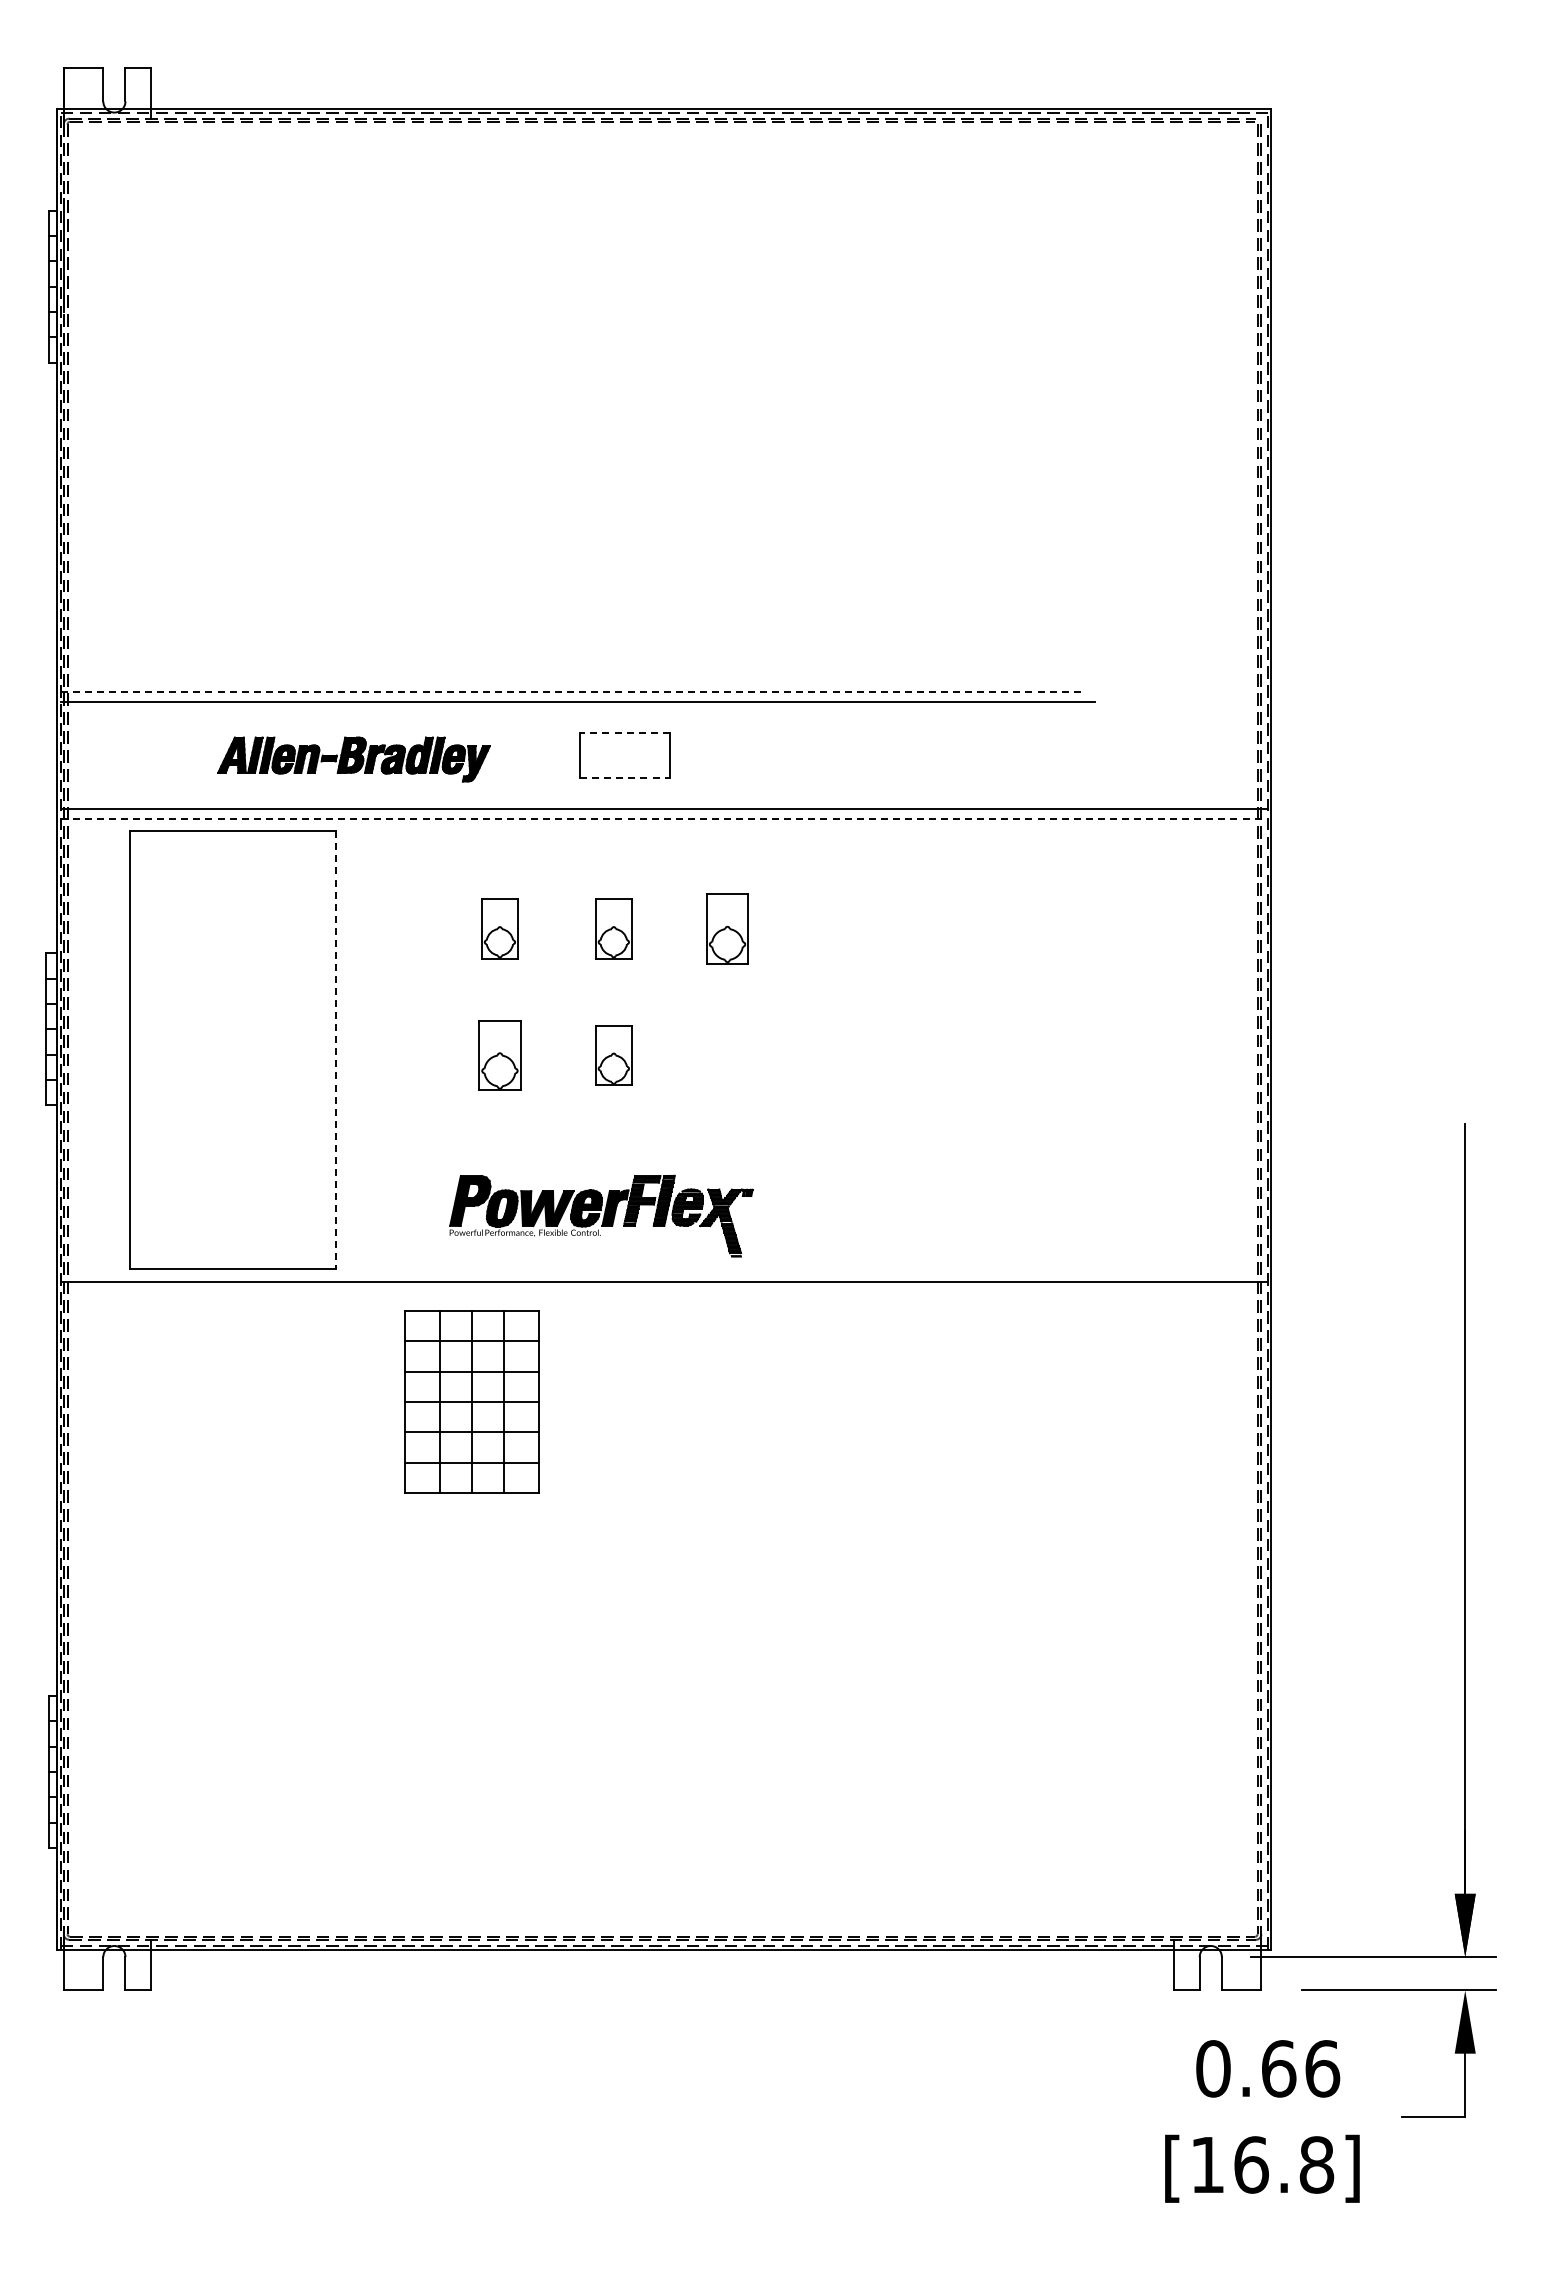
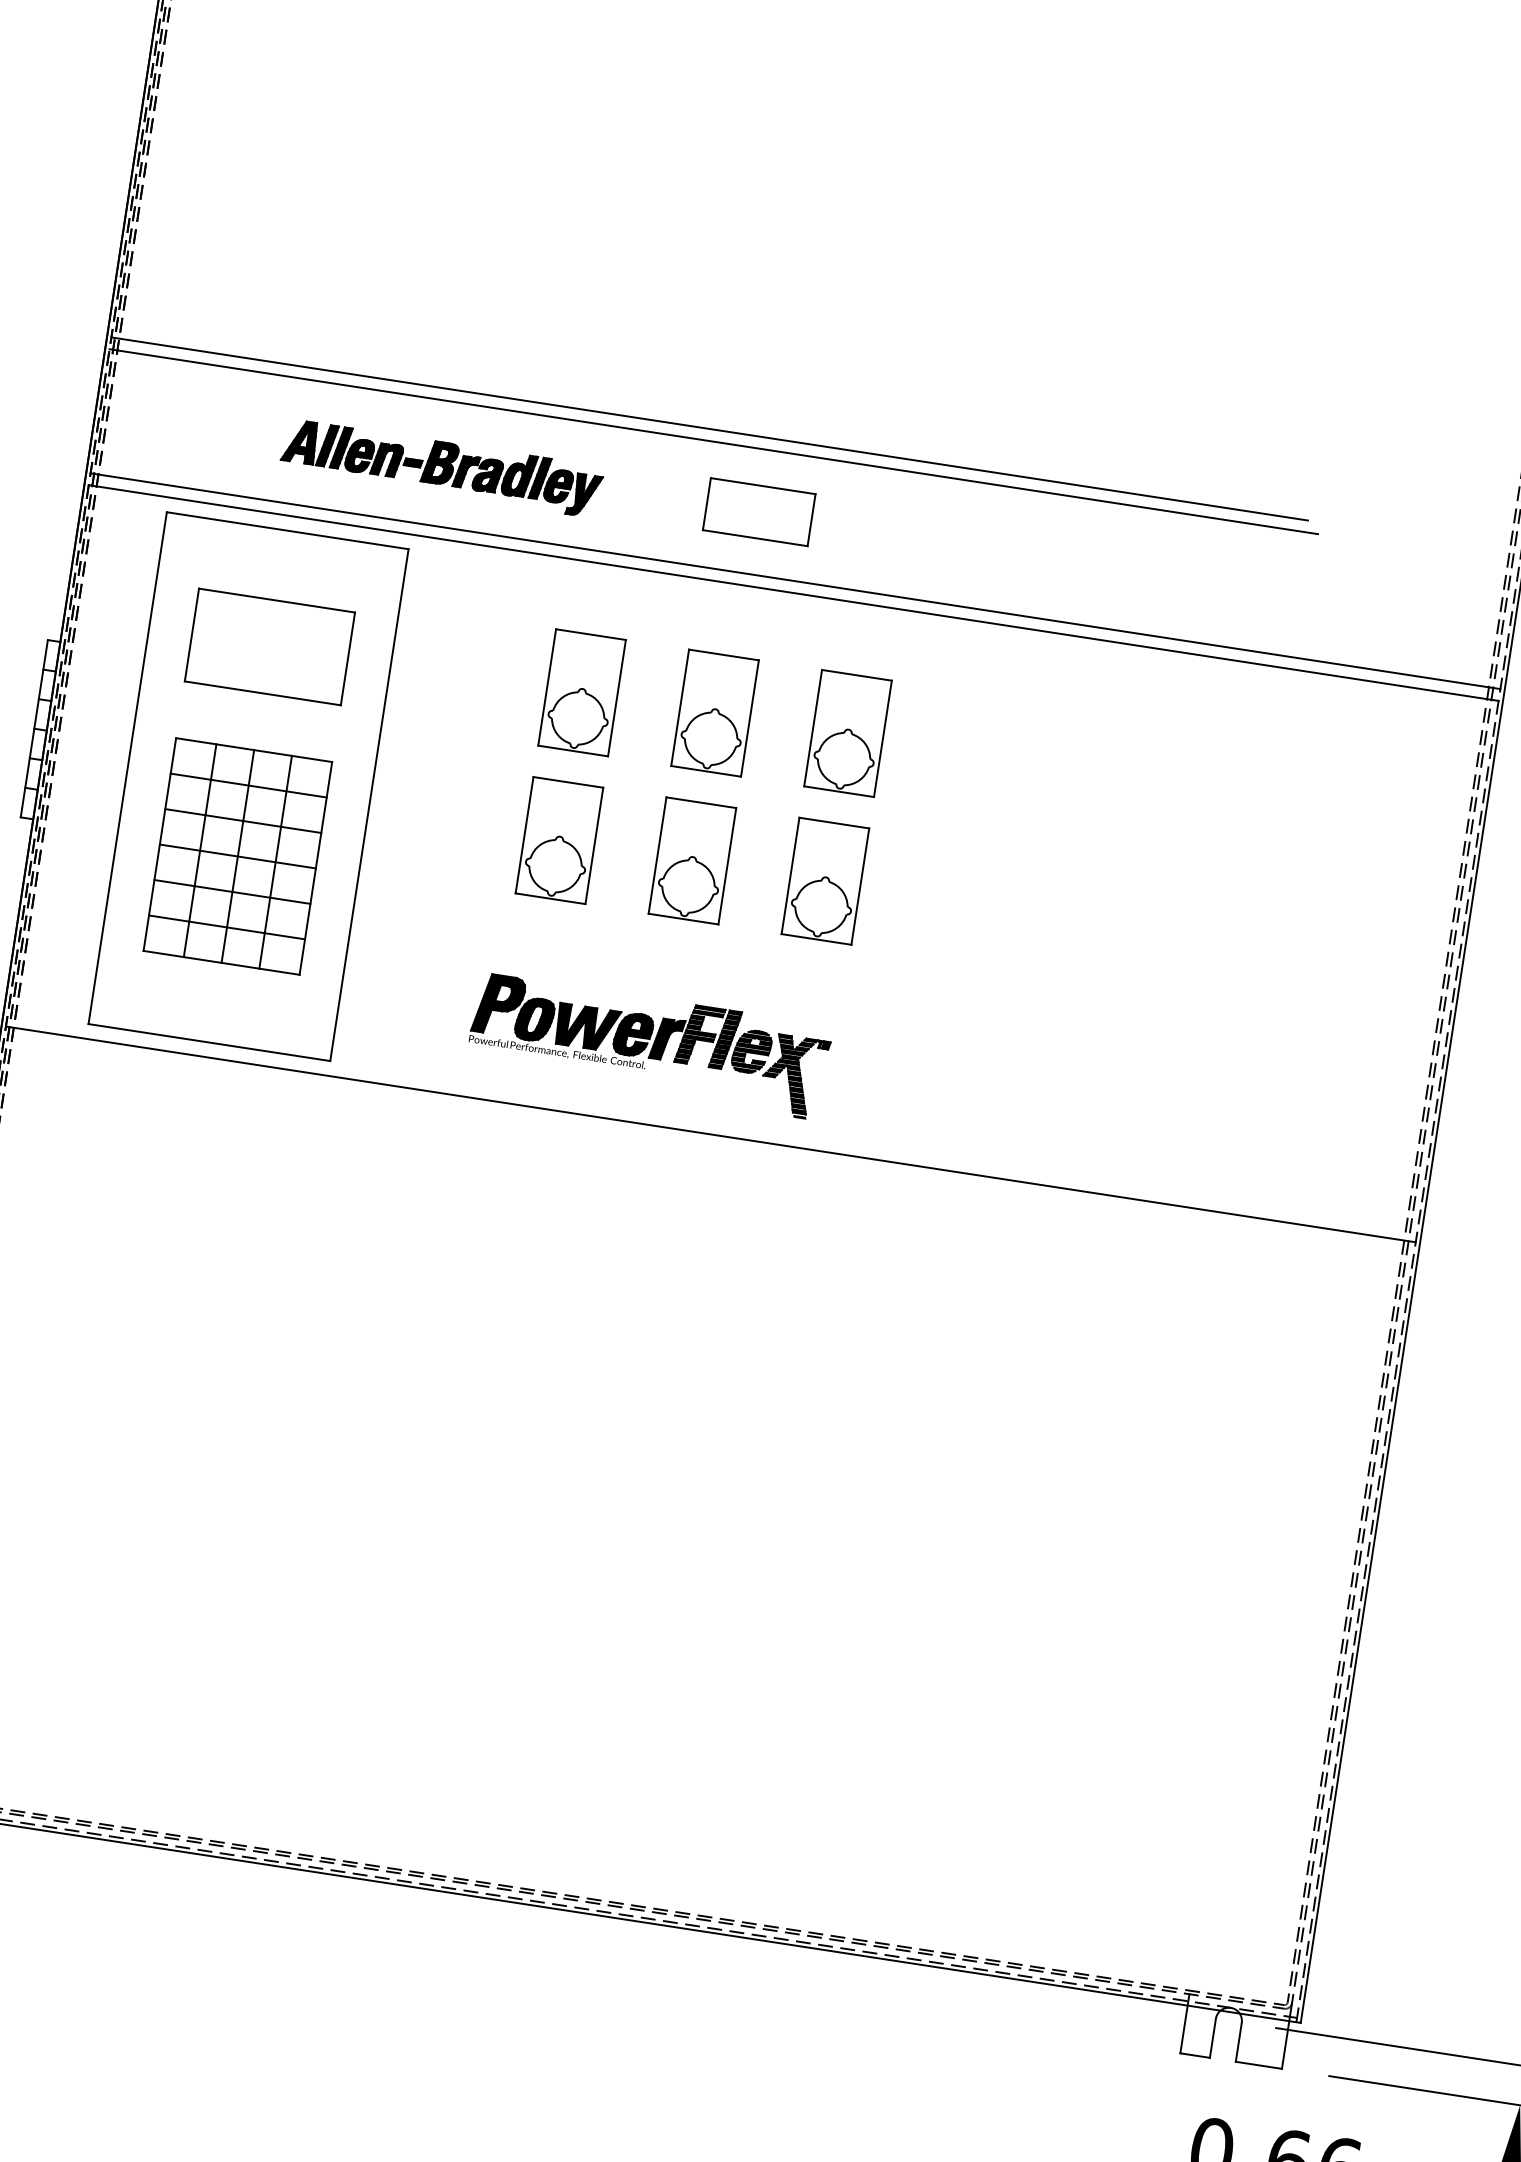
line: (573, 692) -> (710, 429), dashed -> solid
line: (624, 733) -> (762, 486), dashed -> solid
line: (624, 777) -> (754, 537), dashed -> solid
line: (664, 818) -> (794, 592), dashed -> solid
part: (499, 928) -> (581, 691), size x1.67
part: (613, 928) -> (714, 712), size x1.67
part: (727, 928) -> (848, 732), size x1.43
part: (232, 930) -> (269, 646), added
line: (336, 1050) -> (369, 805), dashed -> solid
part: (499, 1055) -> (559, 840), size x1.43
part: (613, 1055) -> (692, 860), size x1.67
part: (727, 1055) -> (825, 881), added
part: (471, 1401) -> (237, 855), moved

